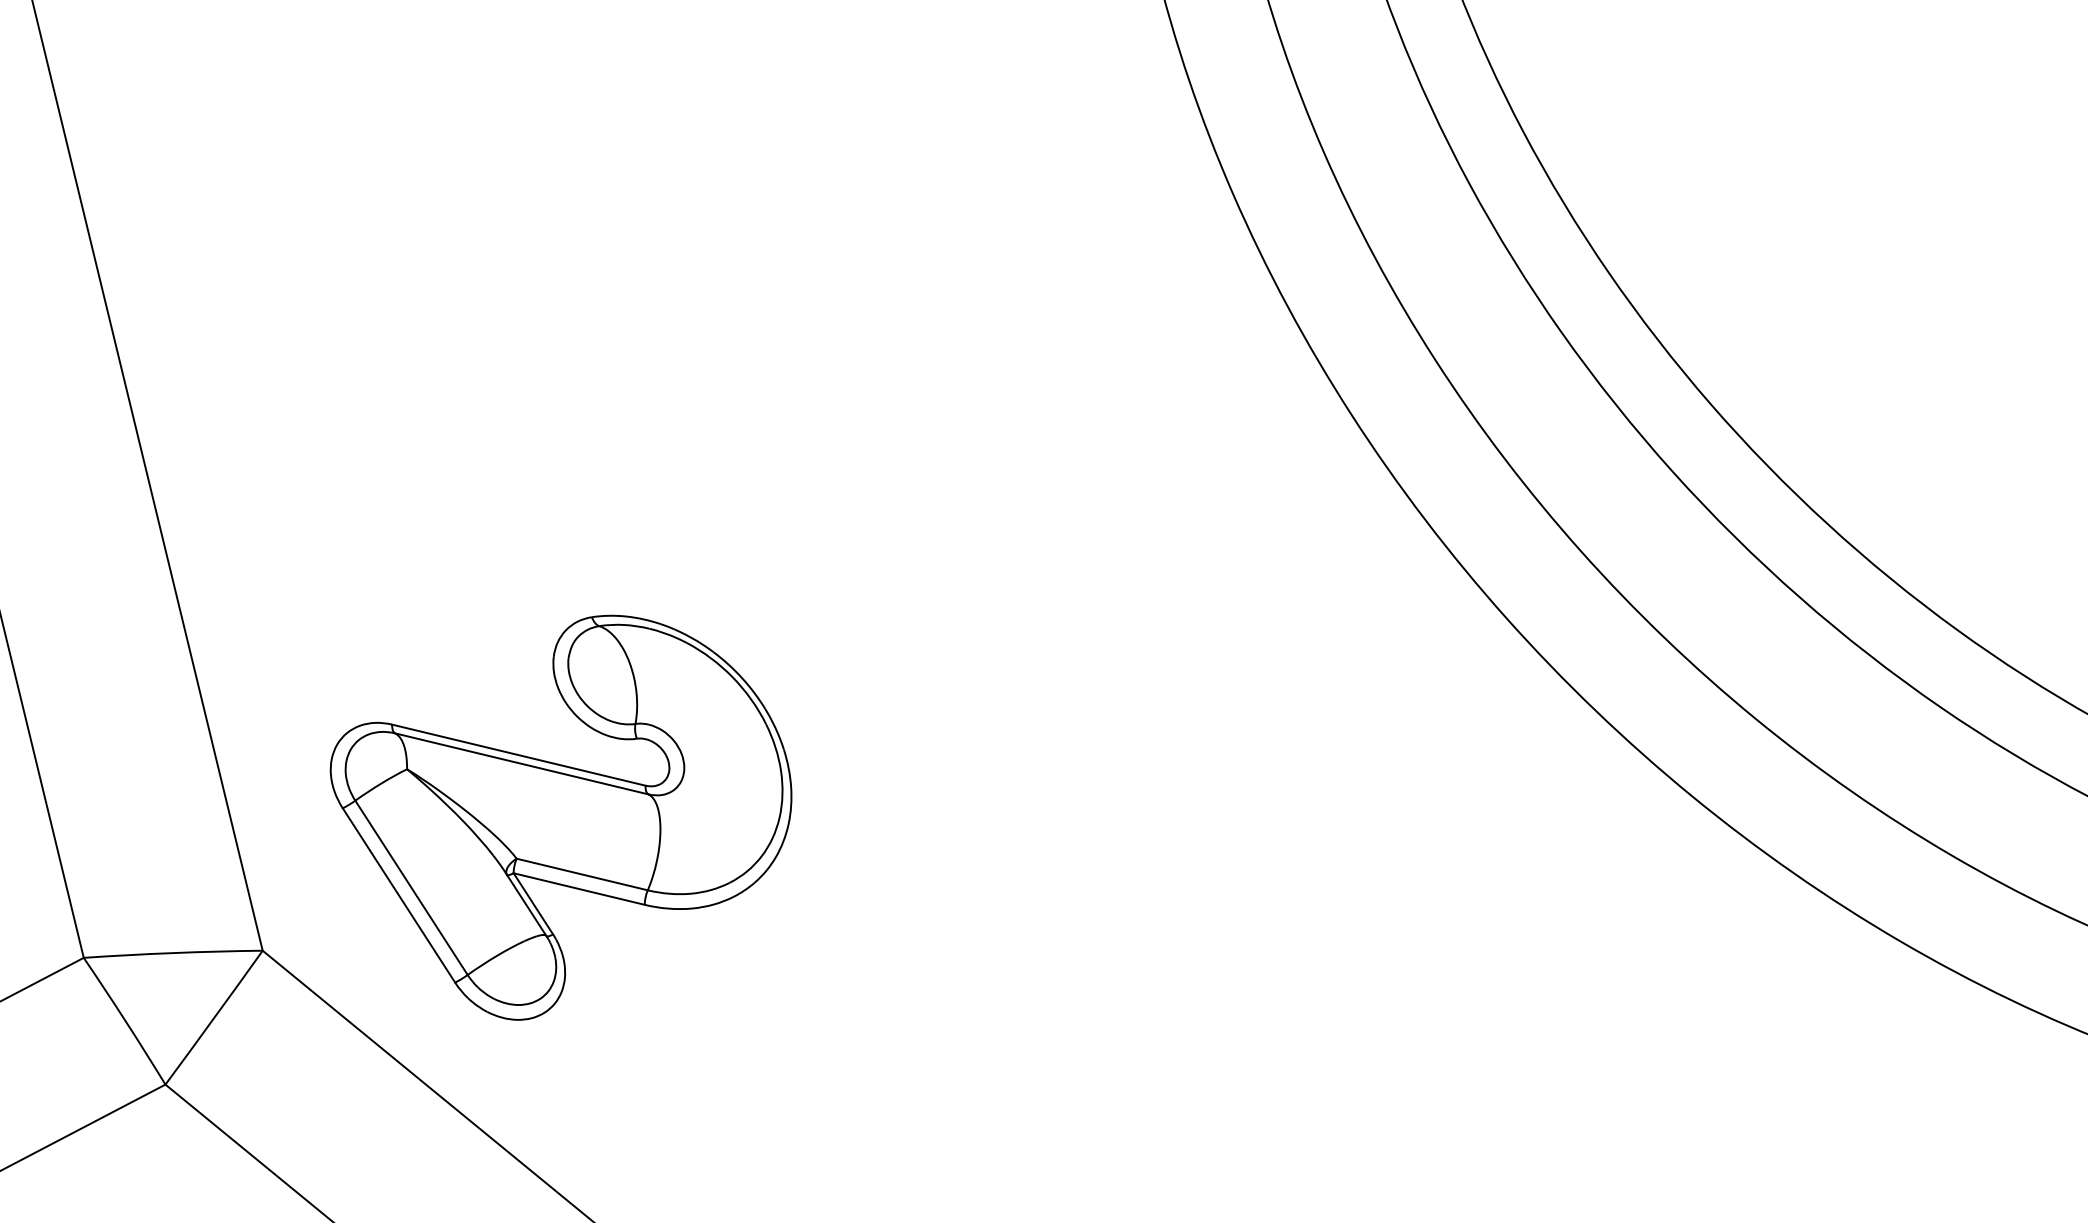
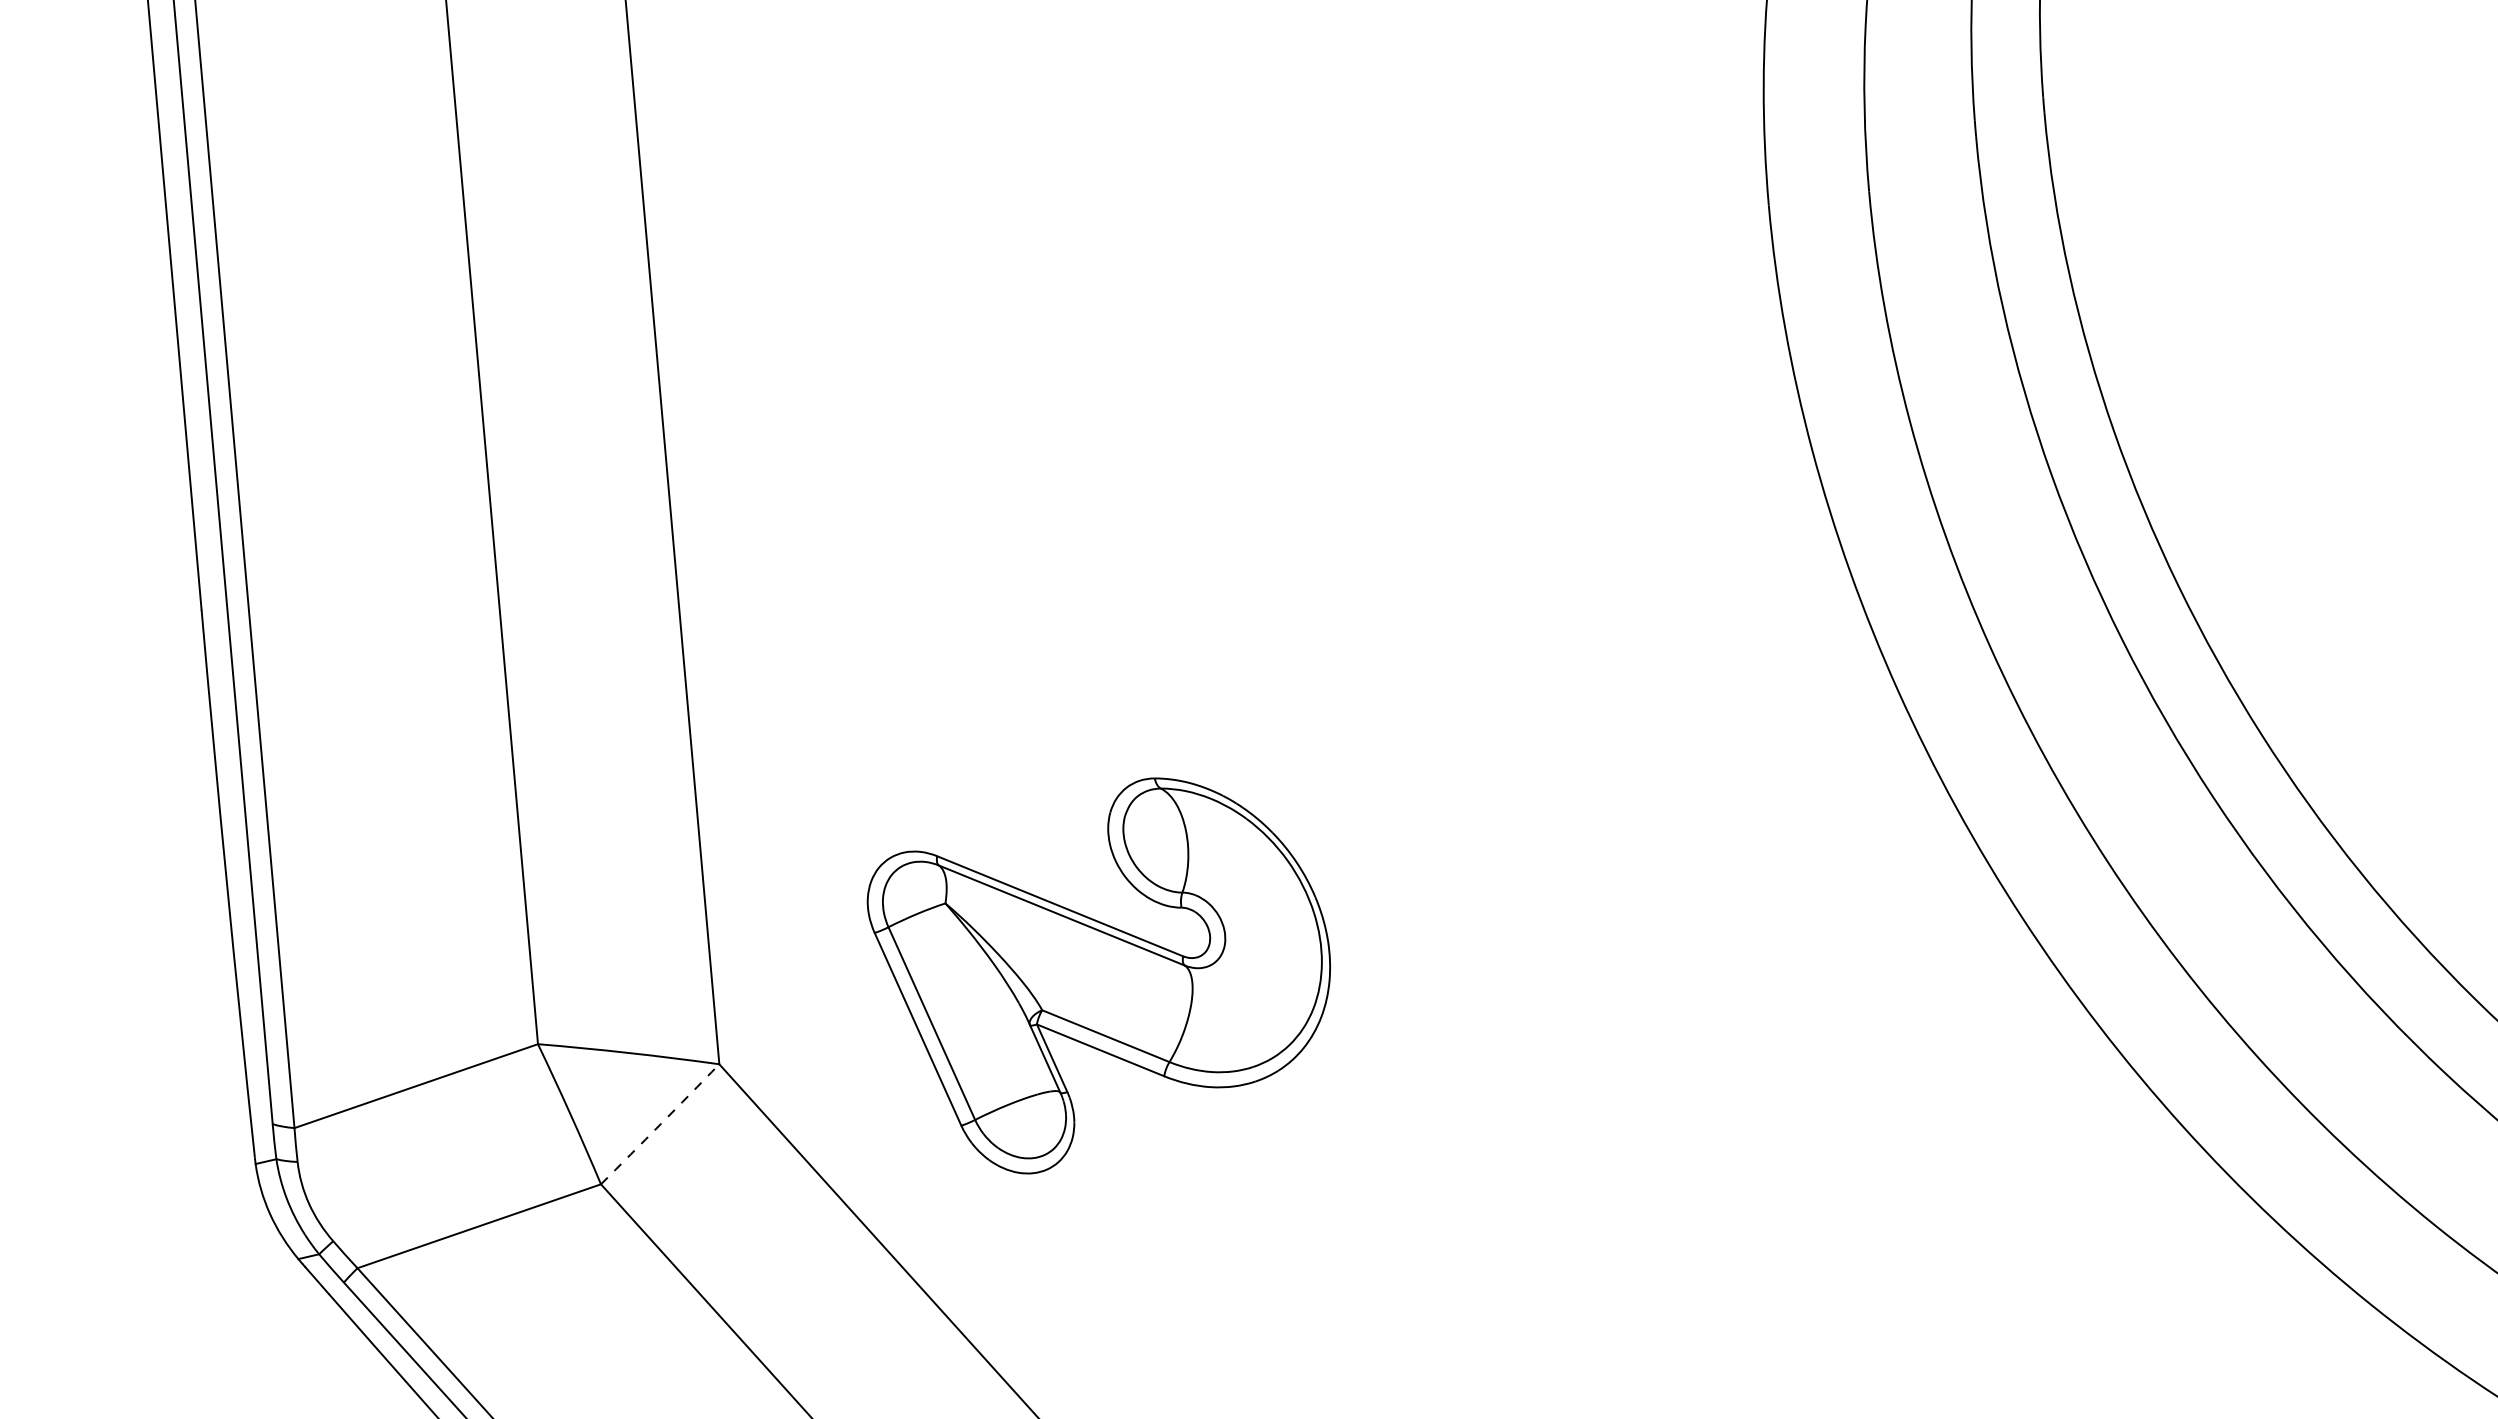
part: (566, 816) -> (1098, 975), moved
arc: (214, 1017) -> (660, 1124), solid -> dashed

